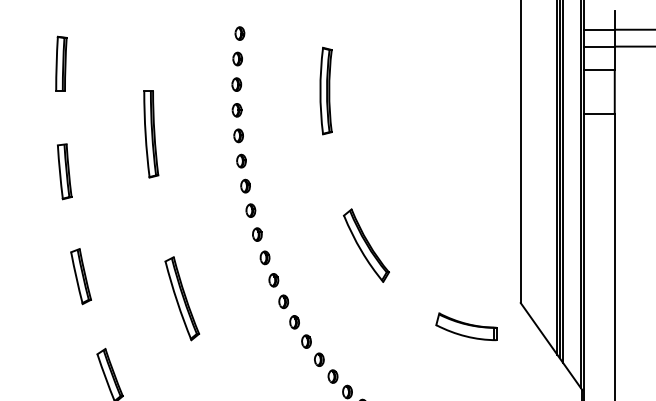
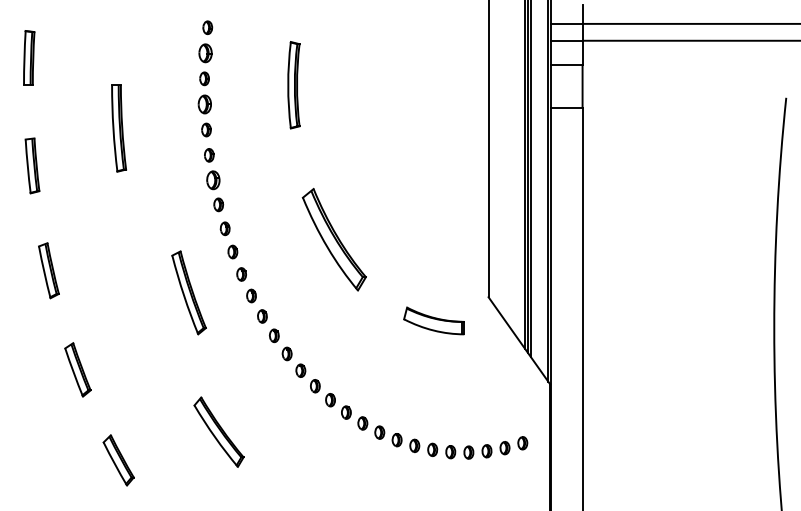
part: (237, 58) -> (205, 52), size x1.4
part: (236, 110) -> (204, 104), size x1.4
part: (245, 186) -> (213, 180), size x1.4
part: (365, 245) -> (333, 239), size x1.4
part: (181, 298) -> (188, 292), moved

